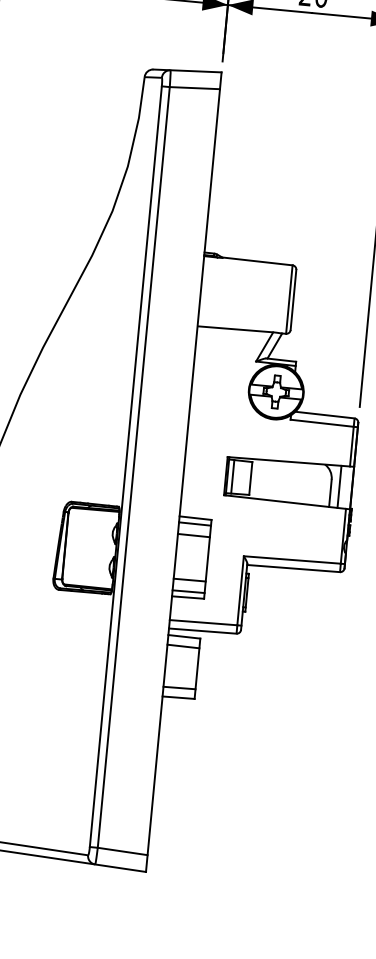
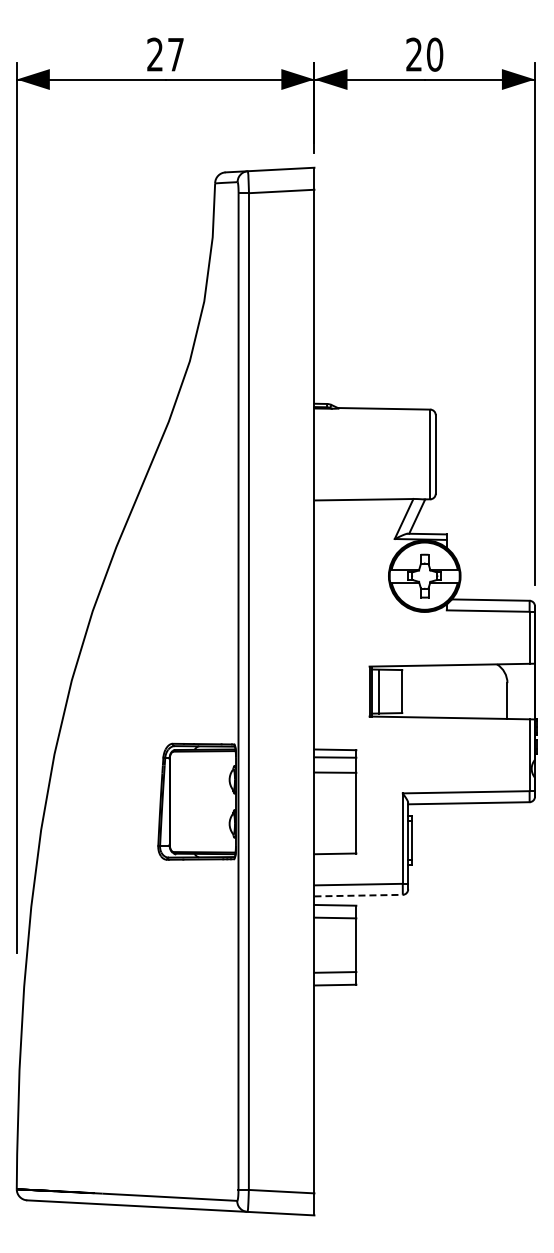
line: (339, 486) -> (518, 691), removed
line: (189, 579) -> (335, 830), removed
line: (188, 591) -> (335, 845), removed
line: (203, 631) -> (359, 895), solid -> dashed

